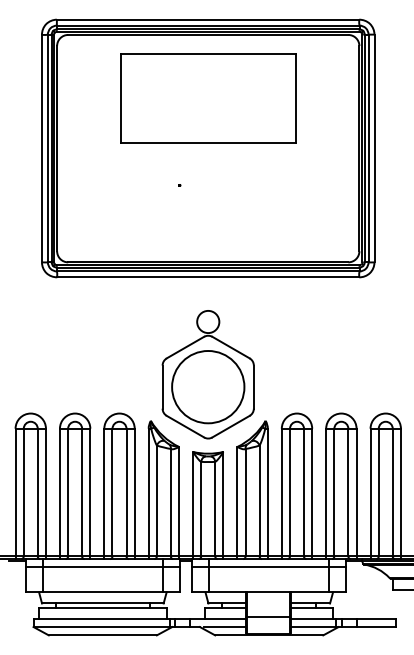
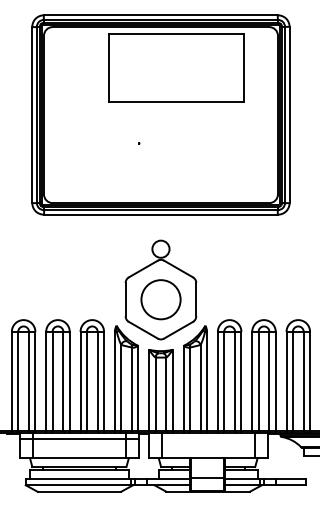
part: (208, 98) -> (176, 67), moved
circle: (208, 387) -> (161, 299), size x0.7
line: (269, 567) -> (208, 439), removed

